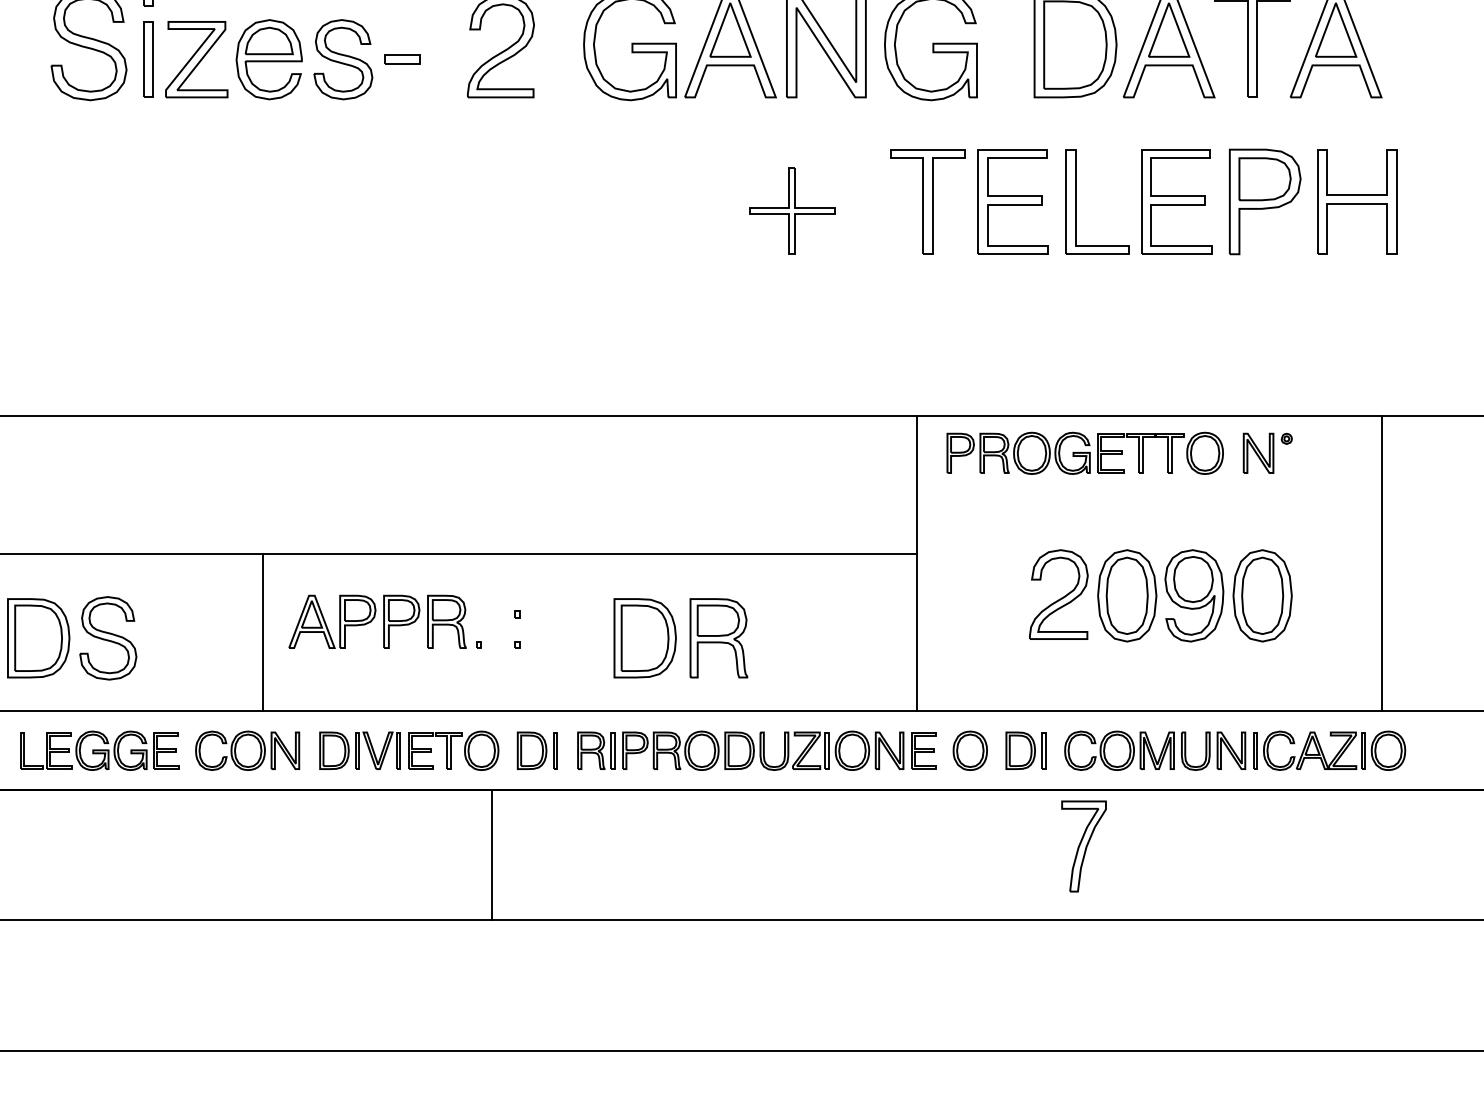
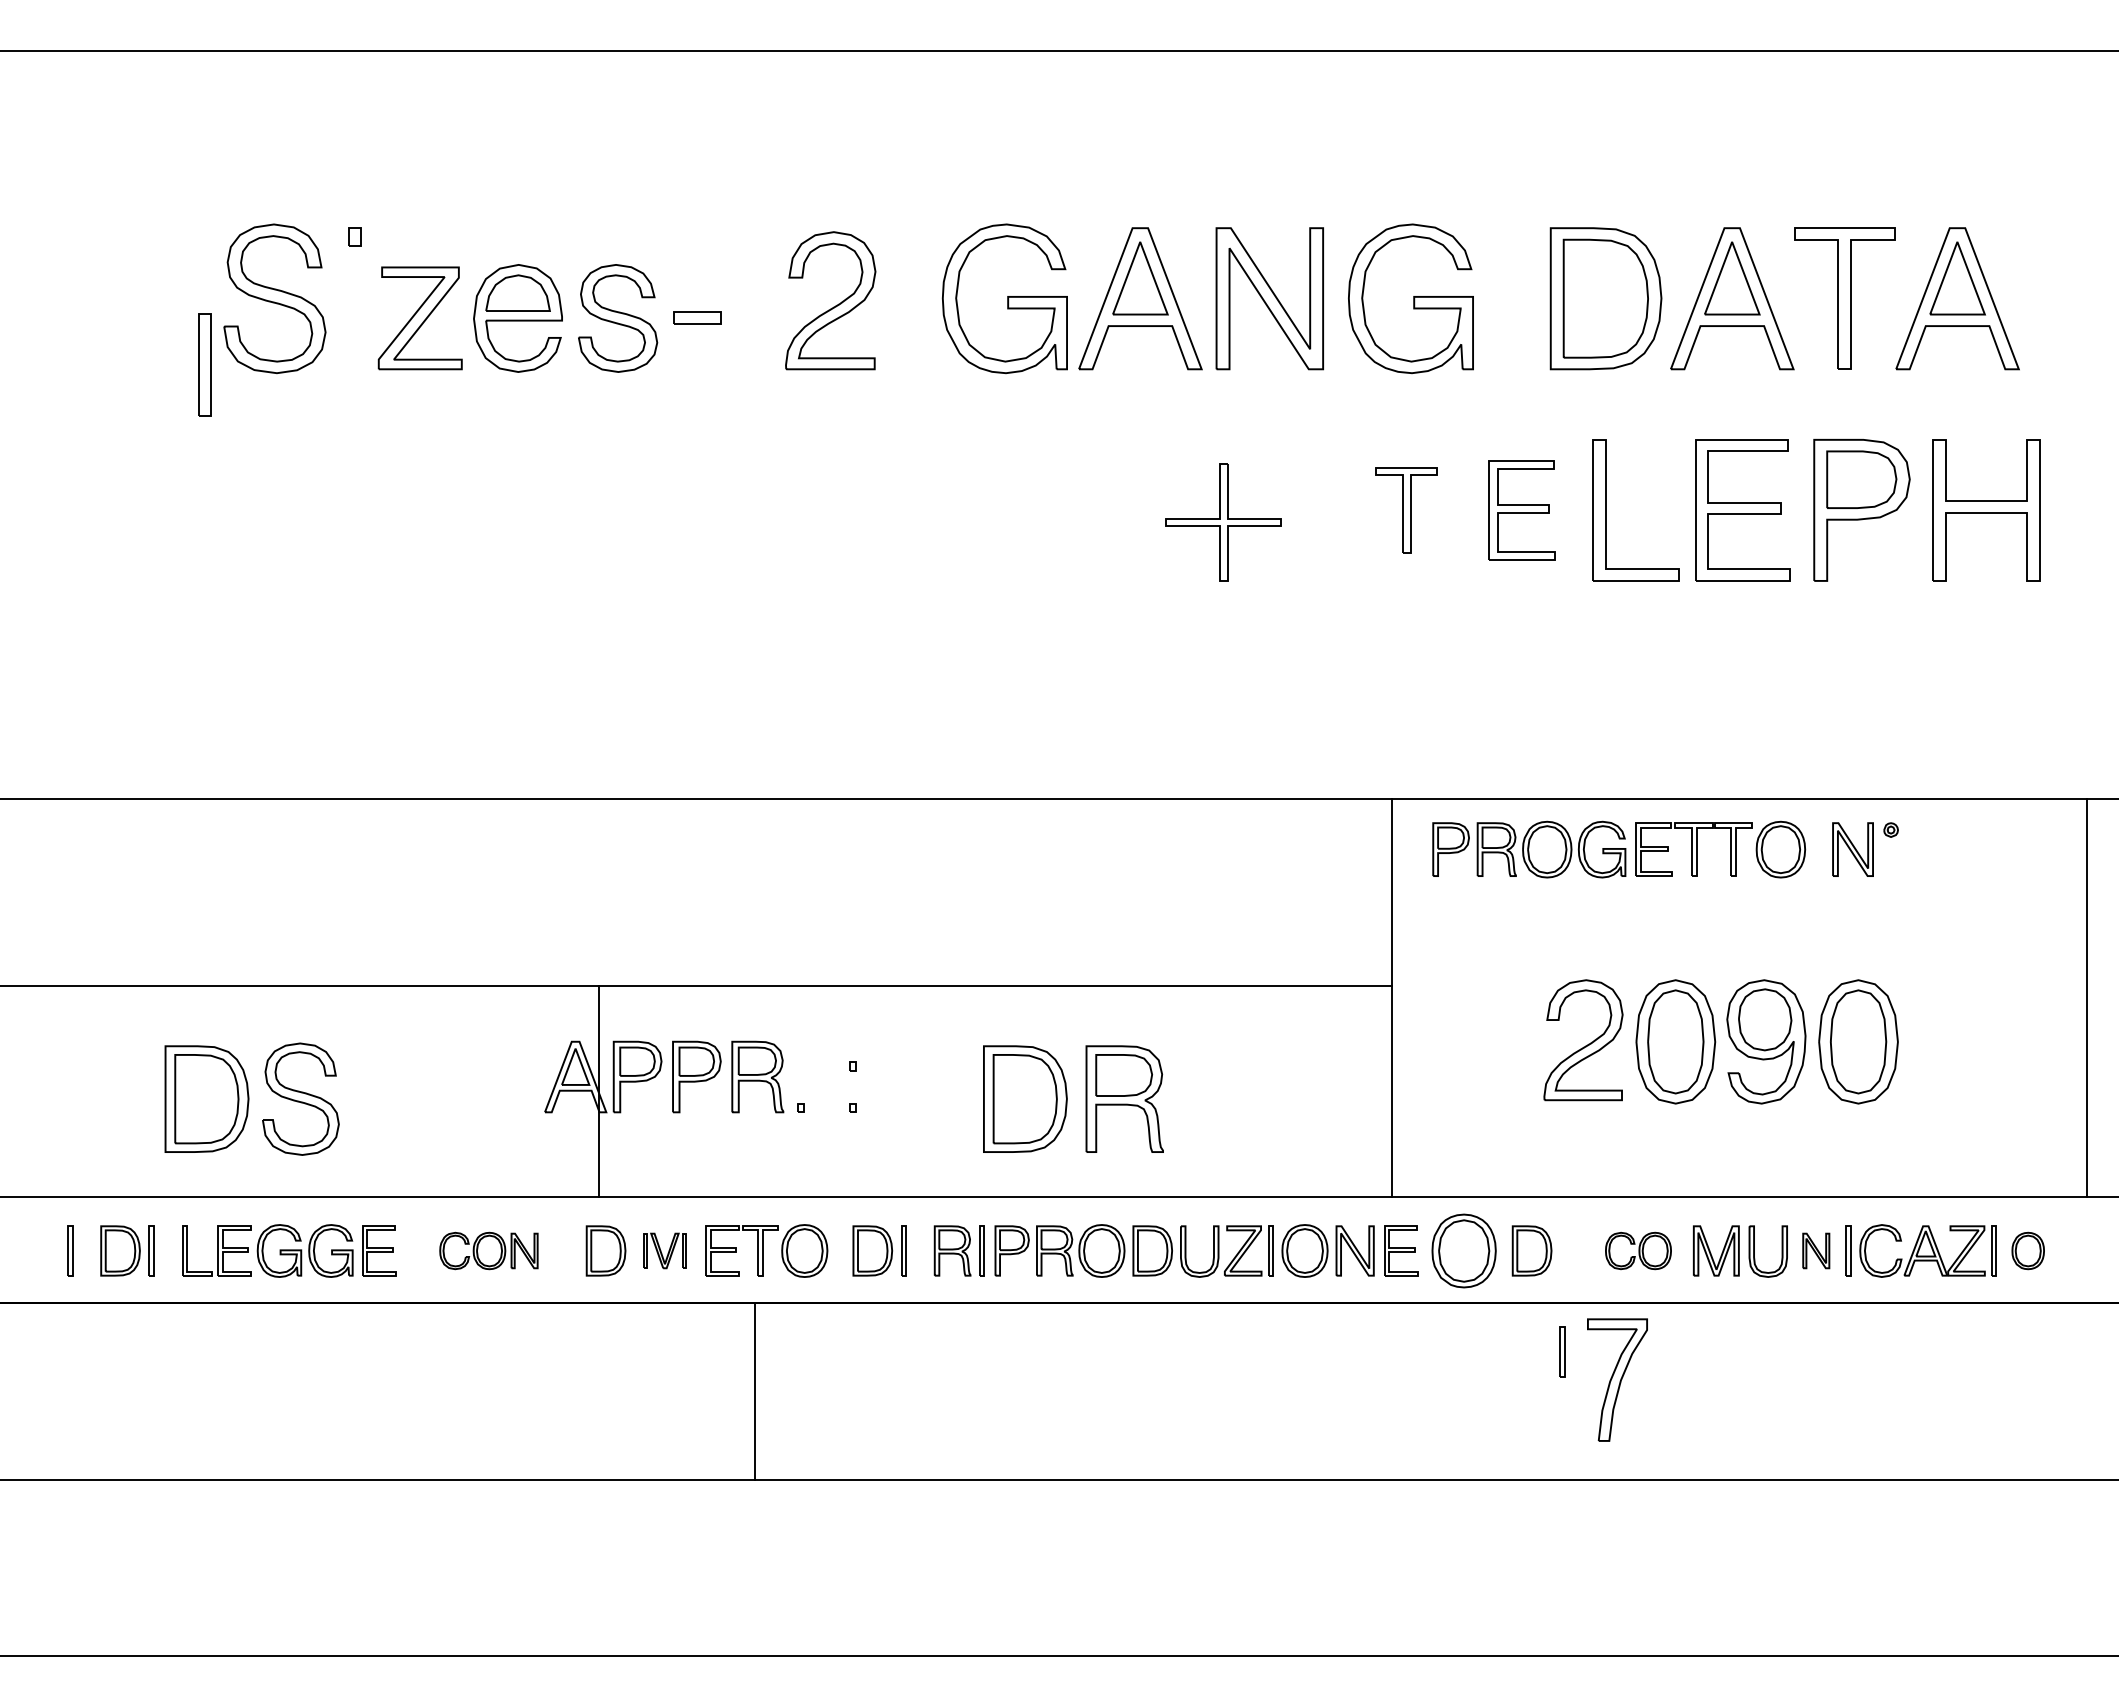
part: (148, 59) -> (204, 364), moved
part: (927, 202) -> (1406, 510), size x0.6
part: (1013, 202) -> (1522, 510), size x0.7
line: (1381, 562) -> (2087, 997), moved
line: (263, 632) -> (599, 1091), moved
part: (247, 750) -> (488, 1250), size x0.7
part: (377, 750) -> (664, 1250), size x0.7
part: (969, 750) -> (1463, 1250), size x1.4
part: (1044, 750) -> (1562, 1351), moved
part: (1099, 750) -> (1638, 1250), size x0.7
part: (1230, 750) -> (1815, 1250), size x0.7
part: (1387, 750) -> (2027, 1250), size x0.7
line: (491, 854) -> (754, 1391), moved

